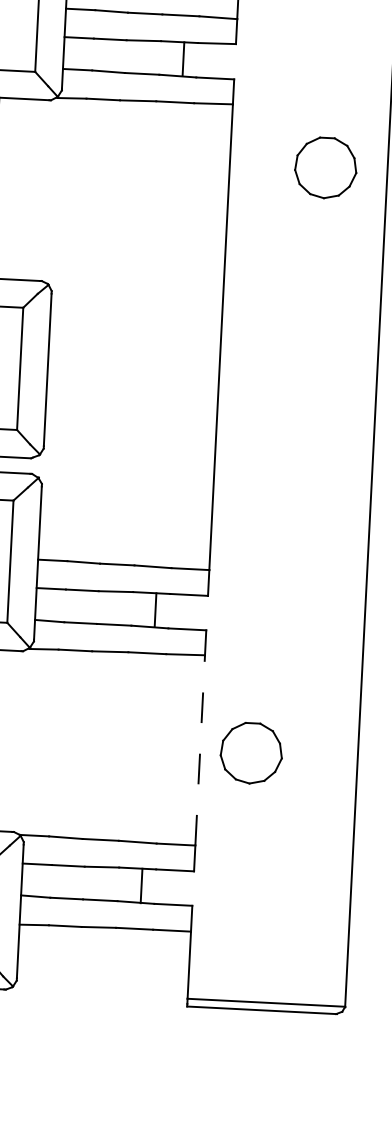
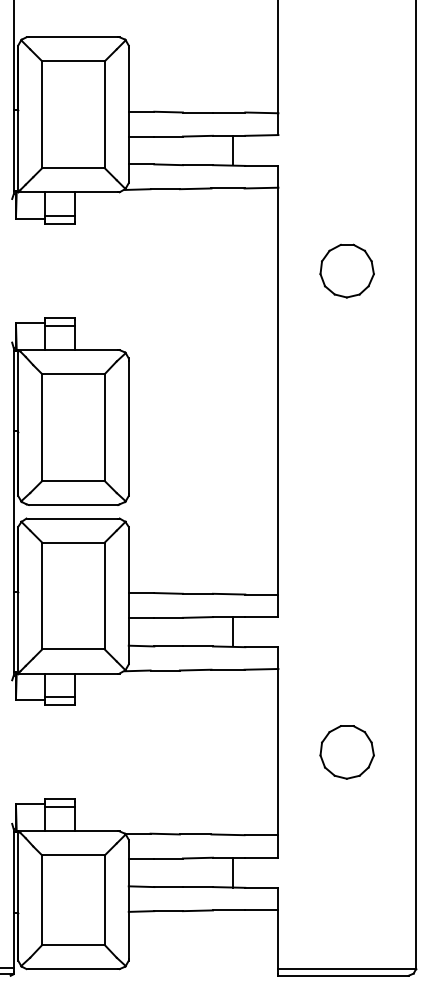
part: (325, 167) -> (346, 270), moved
line: (200, 749) -> (278, 751), dashed -> solid
part: (250, 753) -> (346, 752), moved

